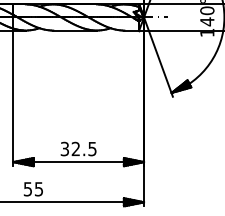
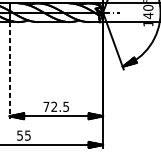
line: (13, 98) -> (9, 70), solid -> dashed
text: (64, 148) -> (46, 106), 32.5 -> 72.5

